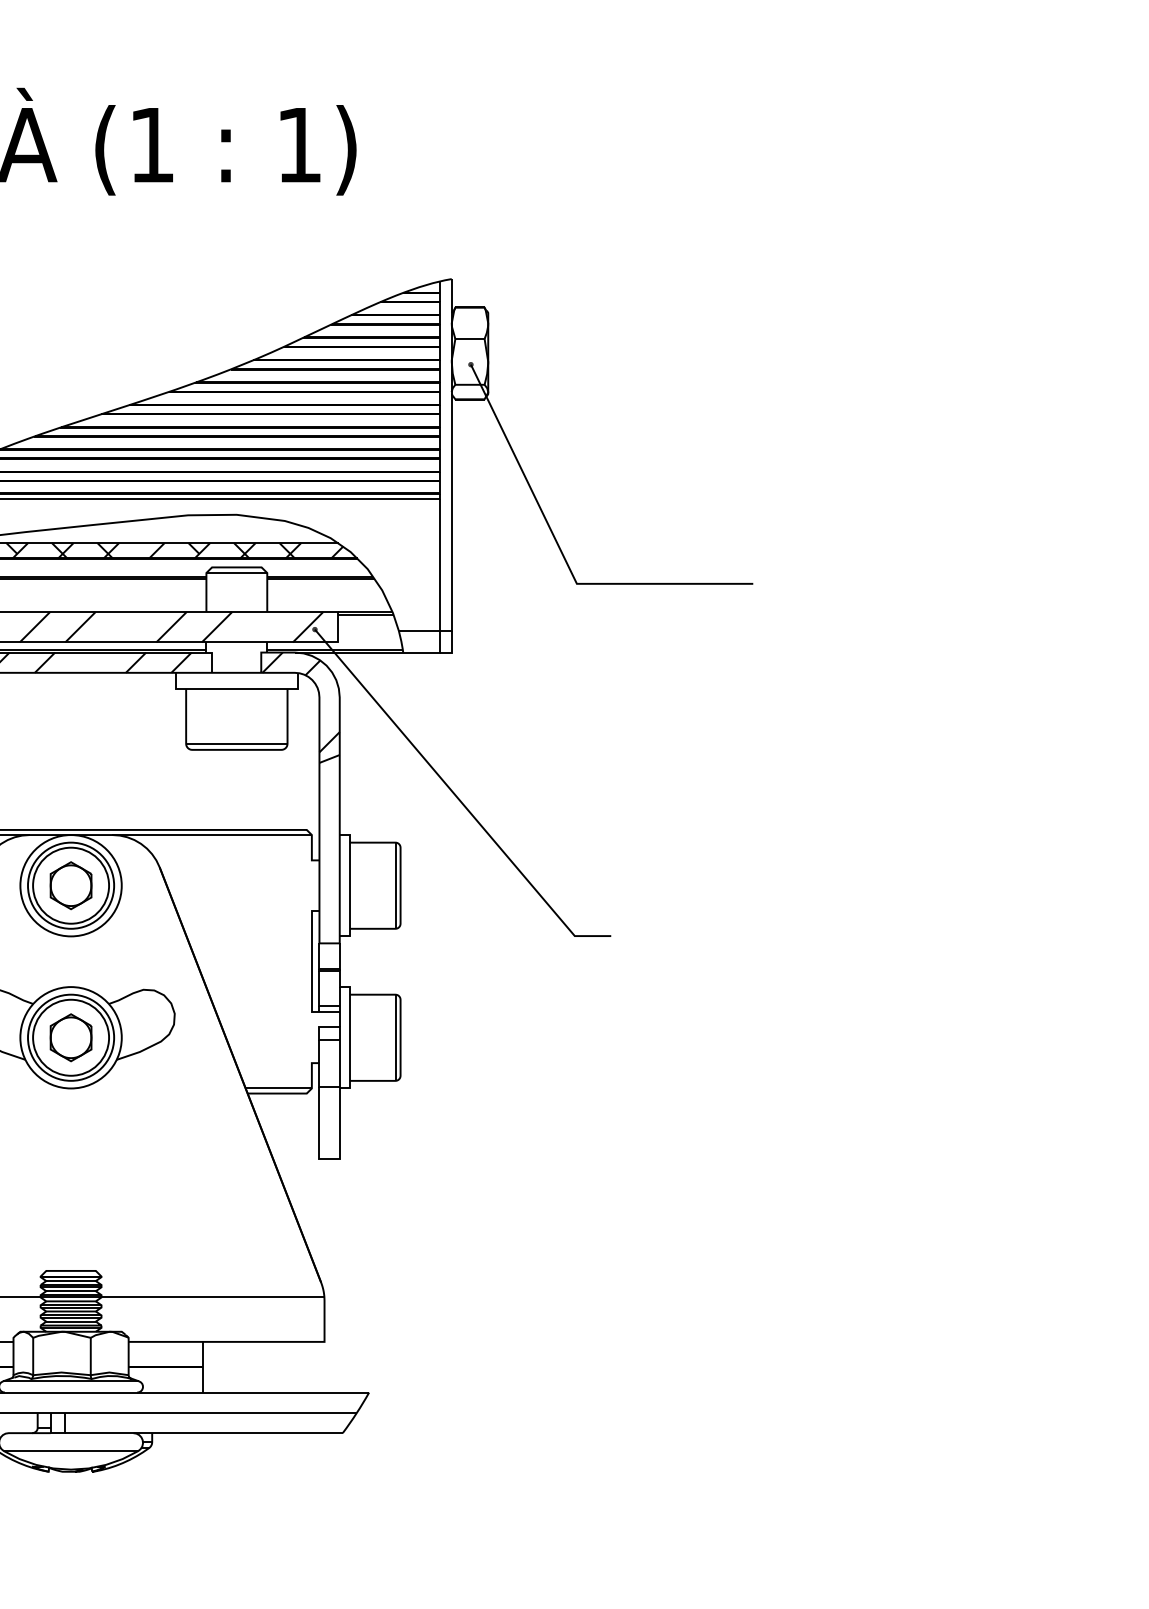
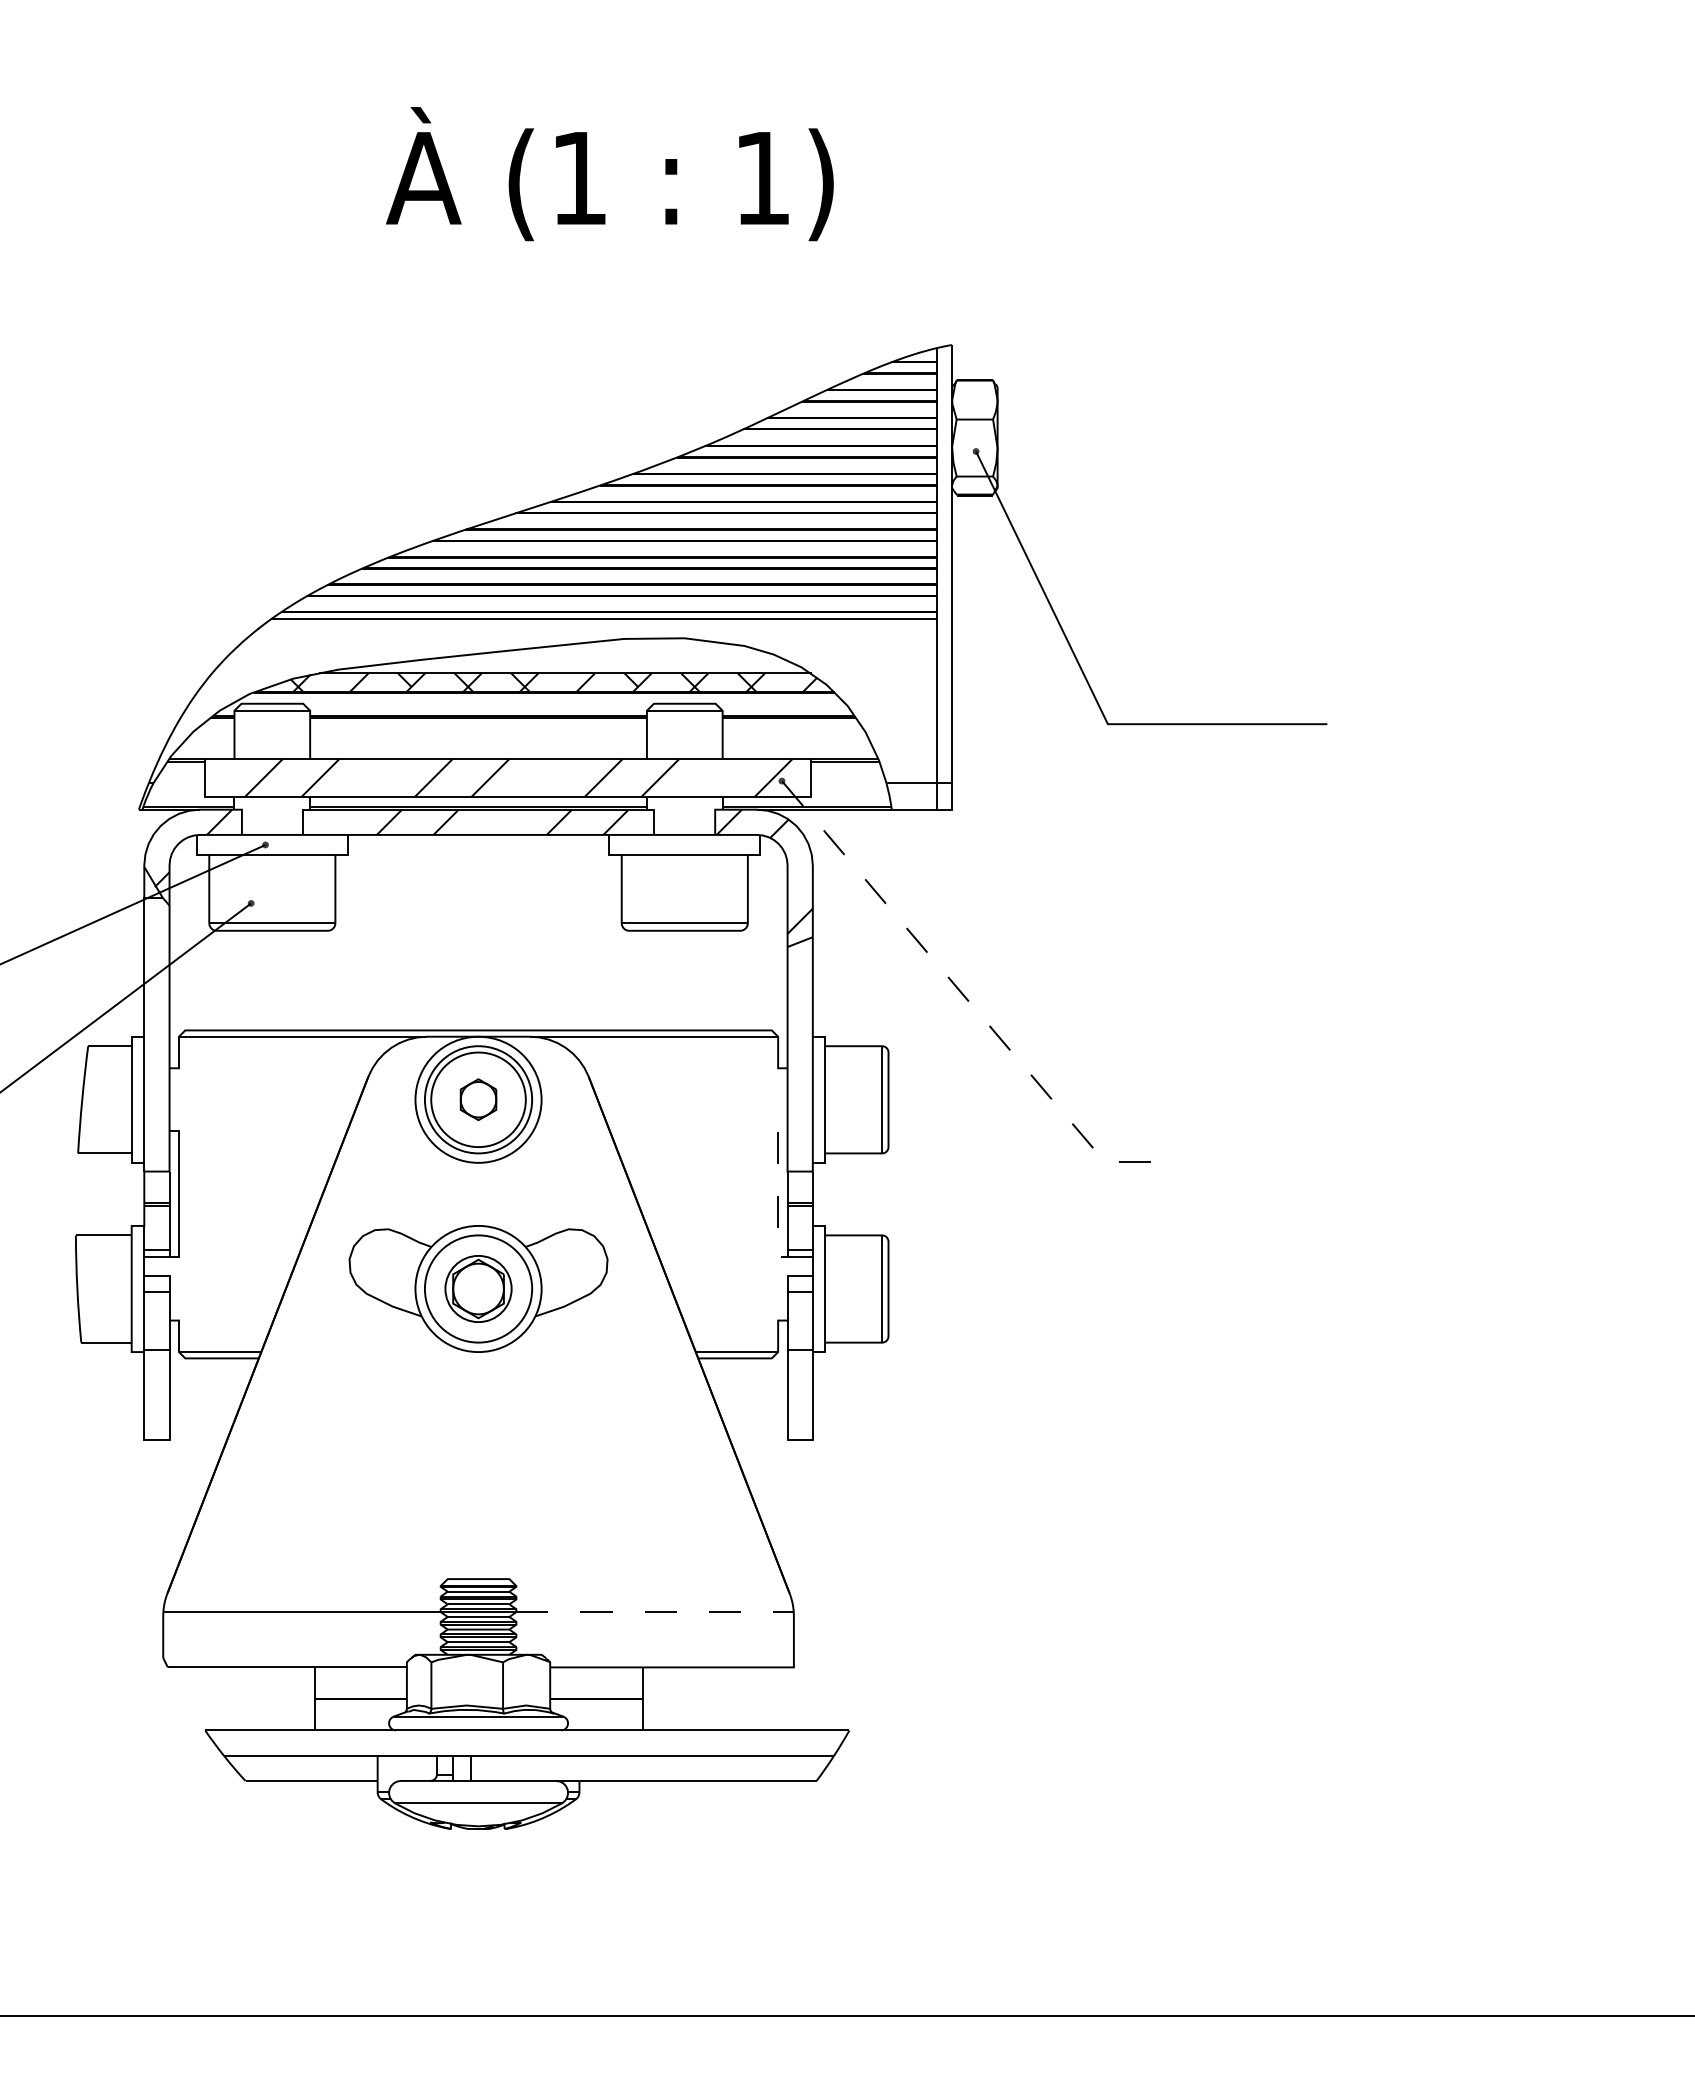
line: (456, 797) -> (958, 989), solid -> dashed
part: (71, 885) -> (478, 1099), size x0.7
line: (312, 971) -> (778, 1206), solid -> dashed
circle: (71, 1037) -> (478, 1288), size x0.7
line: (213, 1296) -> (655, 1611), solid -> dashed

